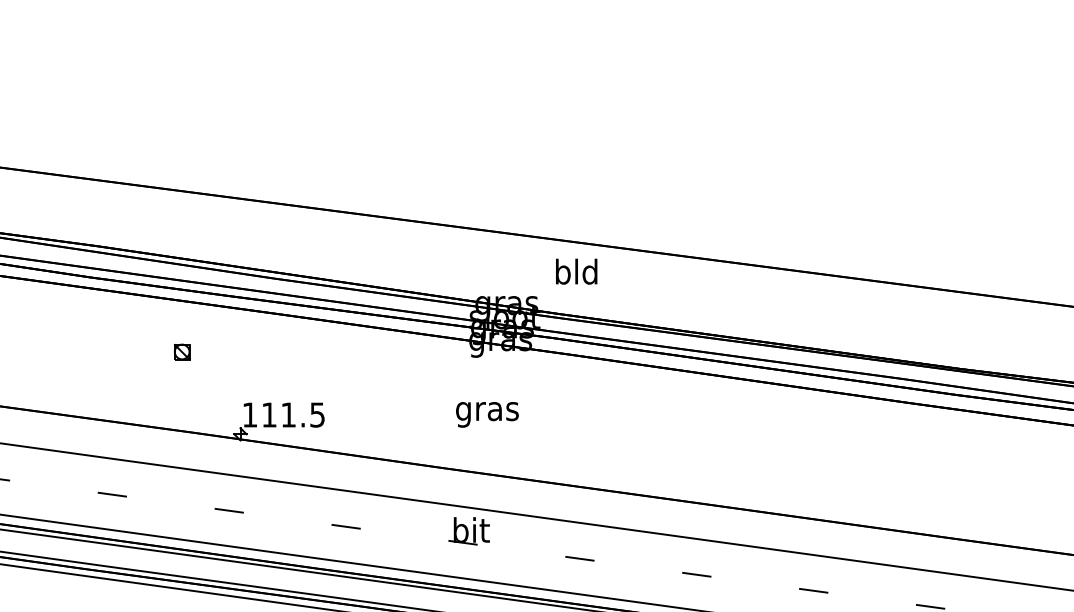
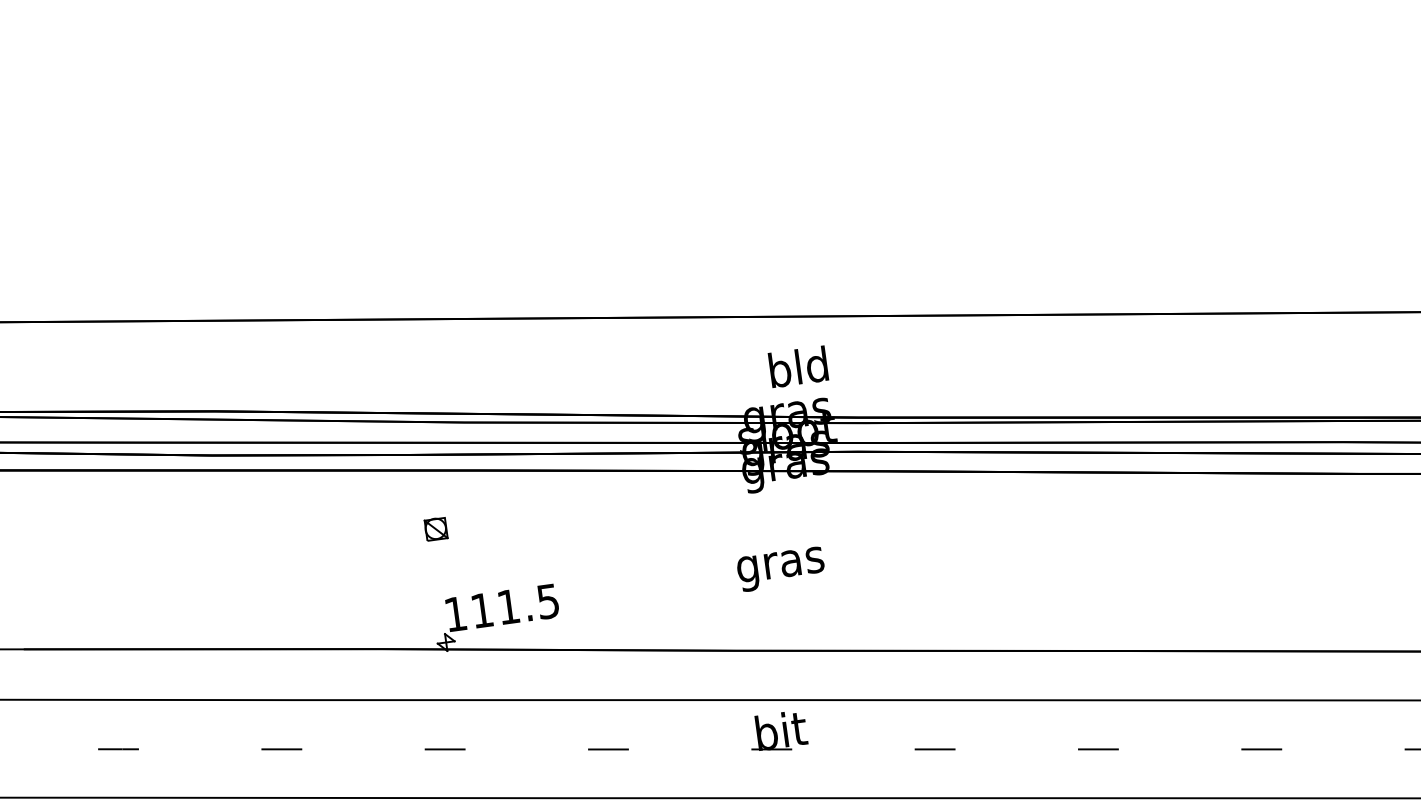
text: (576, 271) -> (798, 366), moved
part: (182, 351) -> (436, 528), moved

